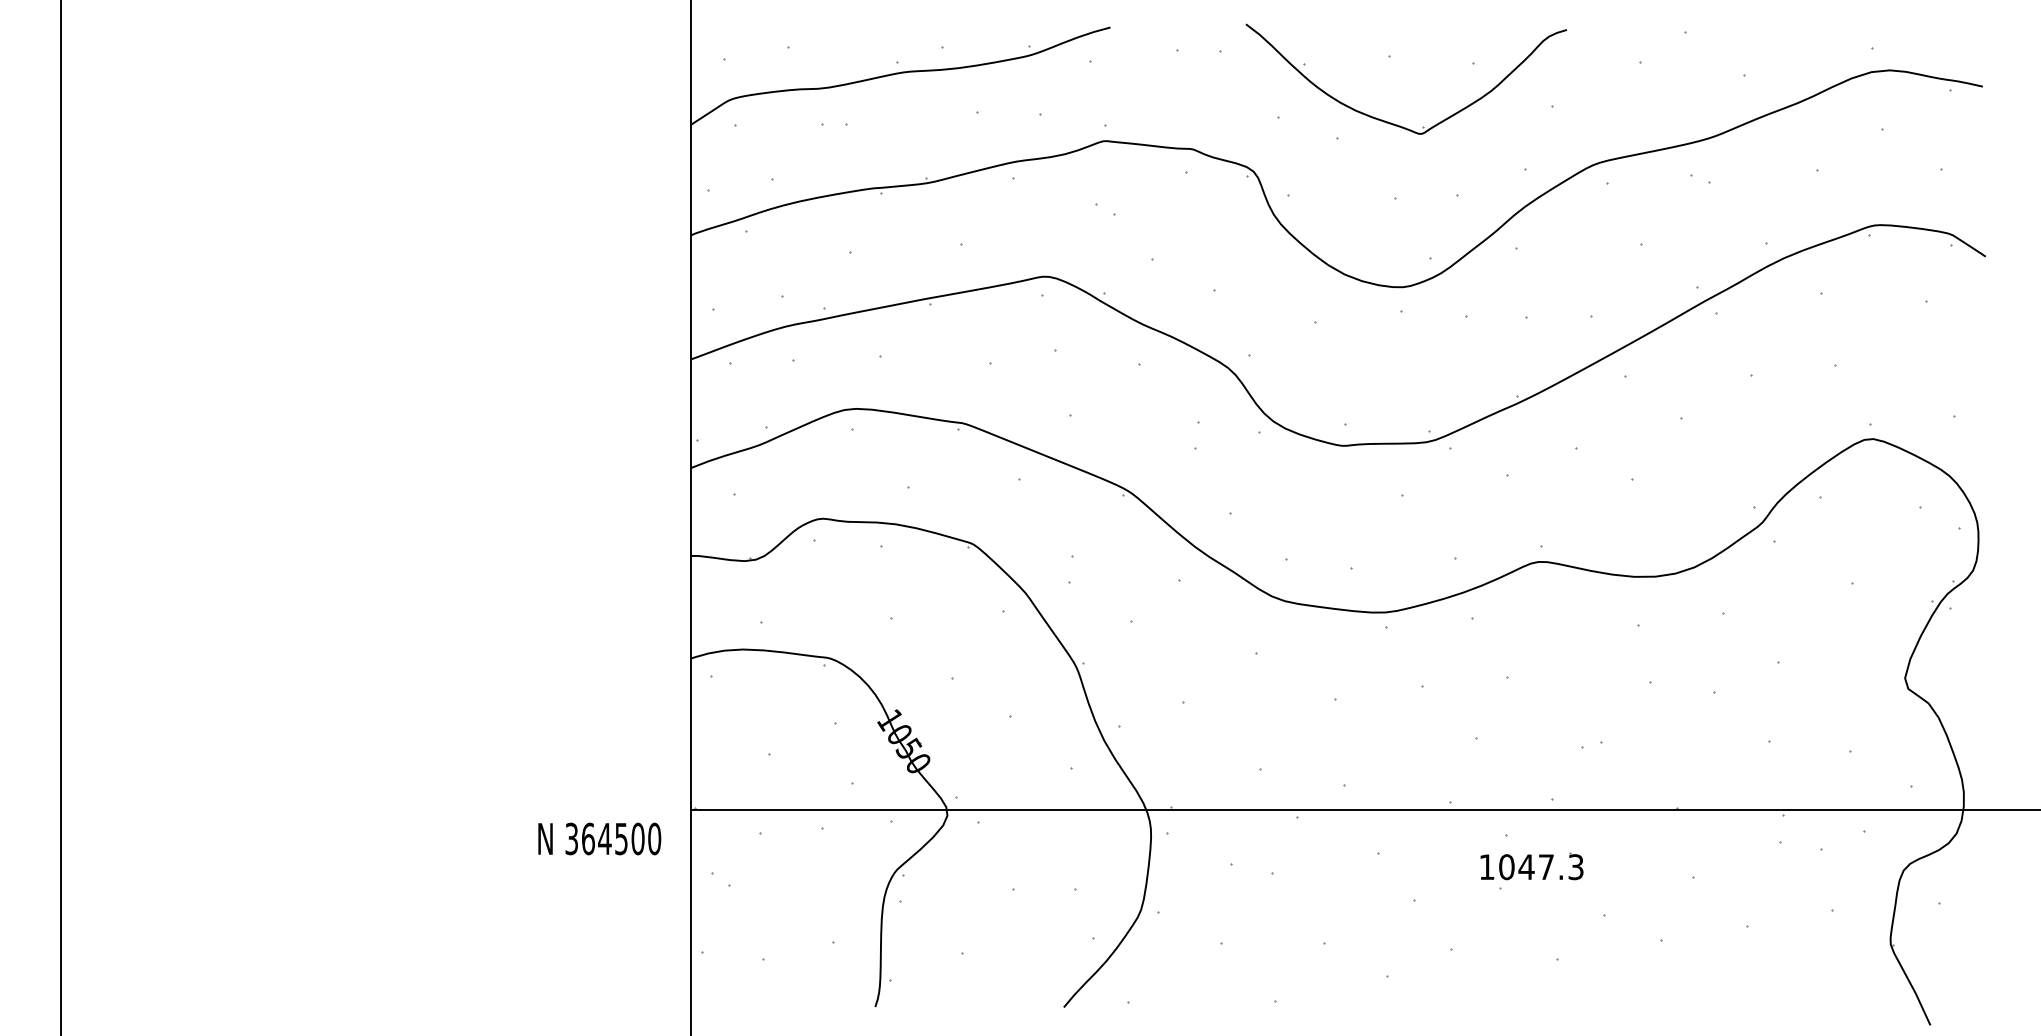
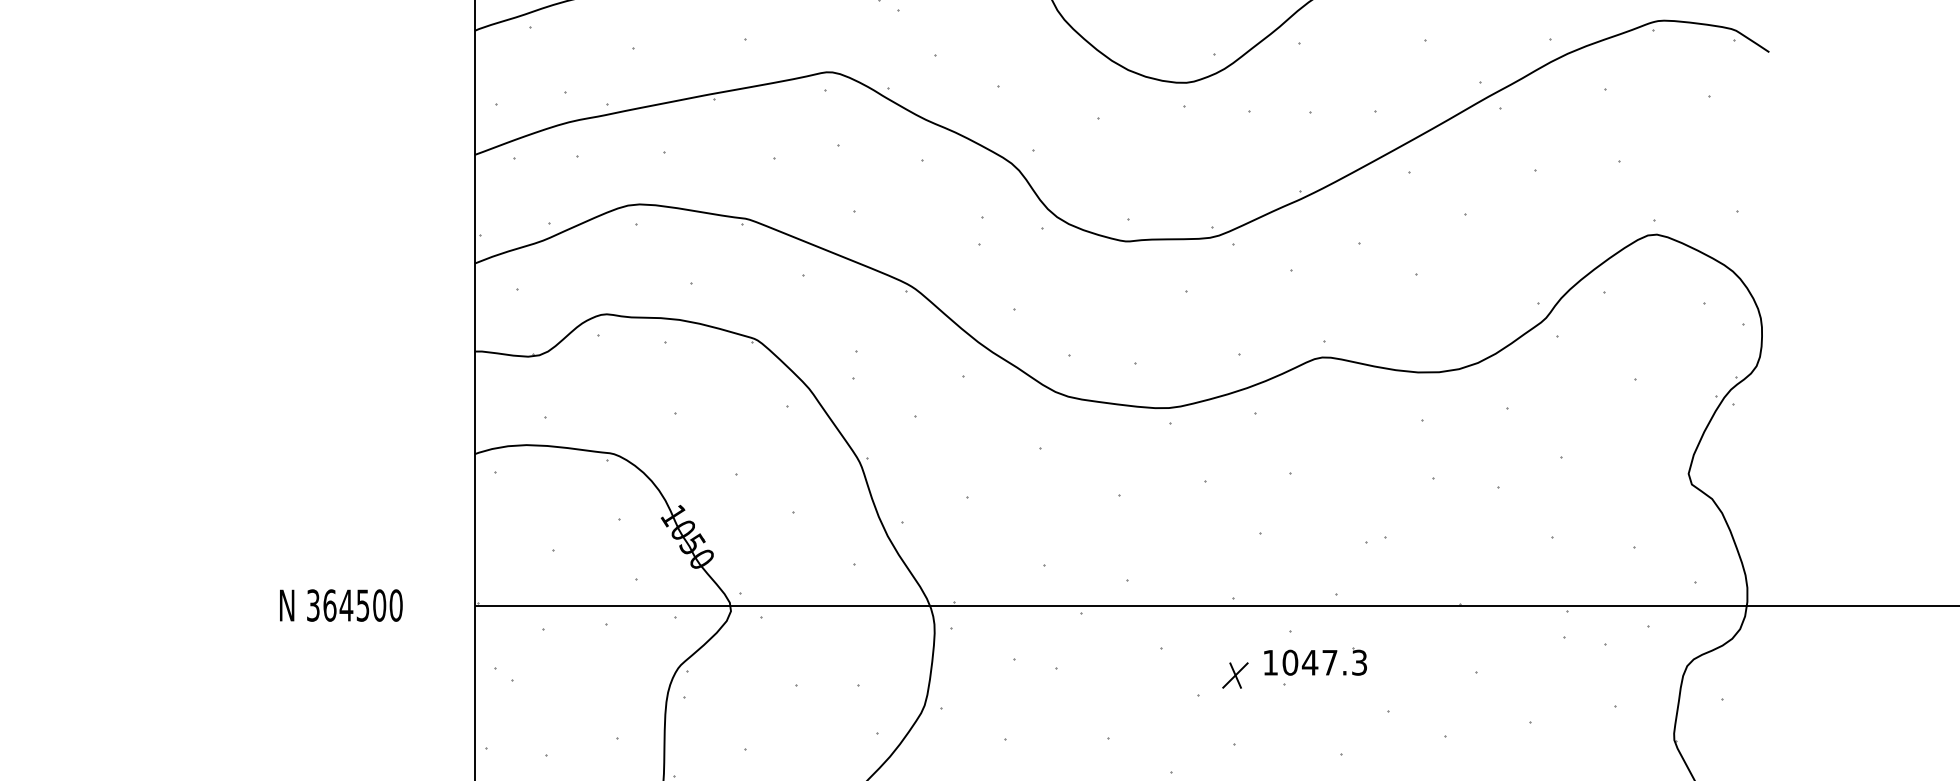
text: (599, 838) -> (341, 605), moved
part: (1451, 879) -> (1235, 675), added

